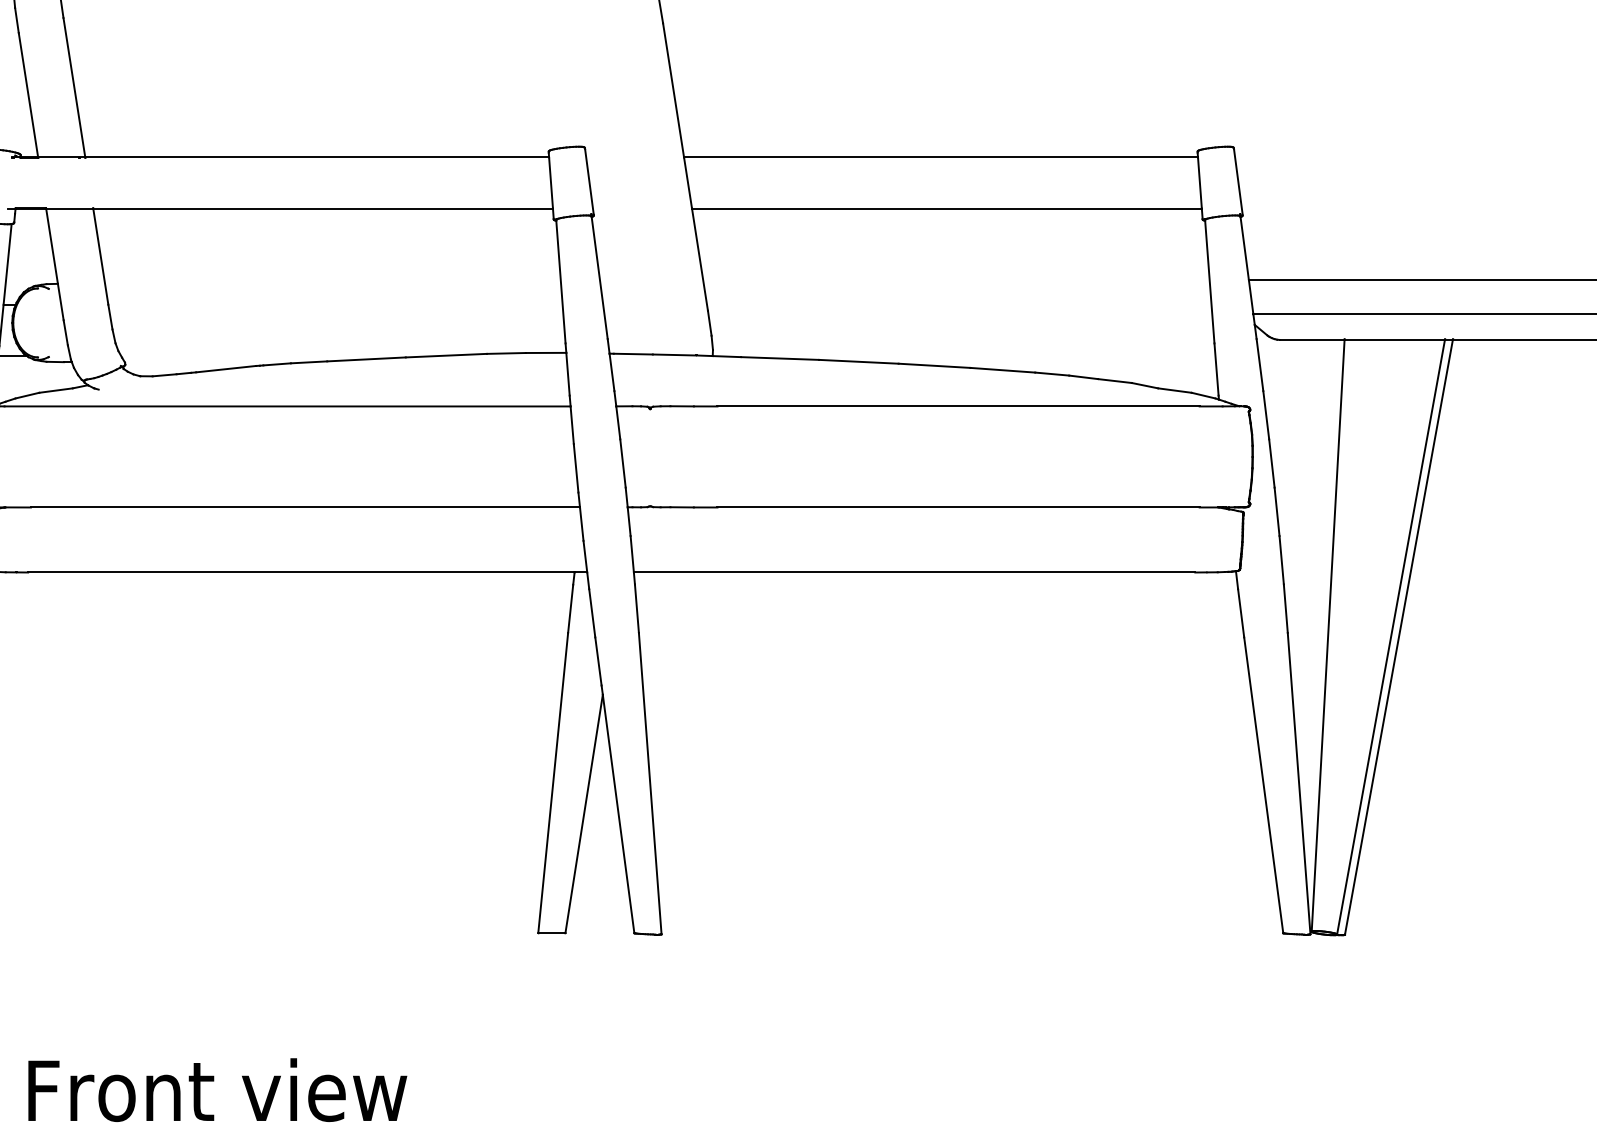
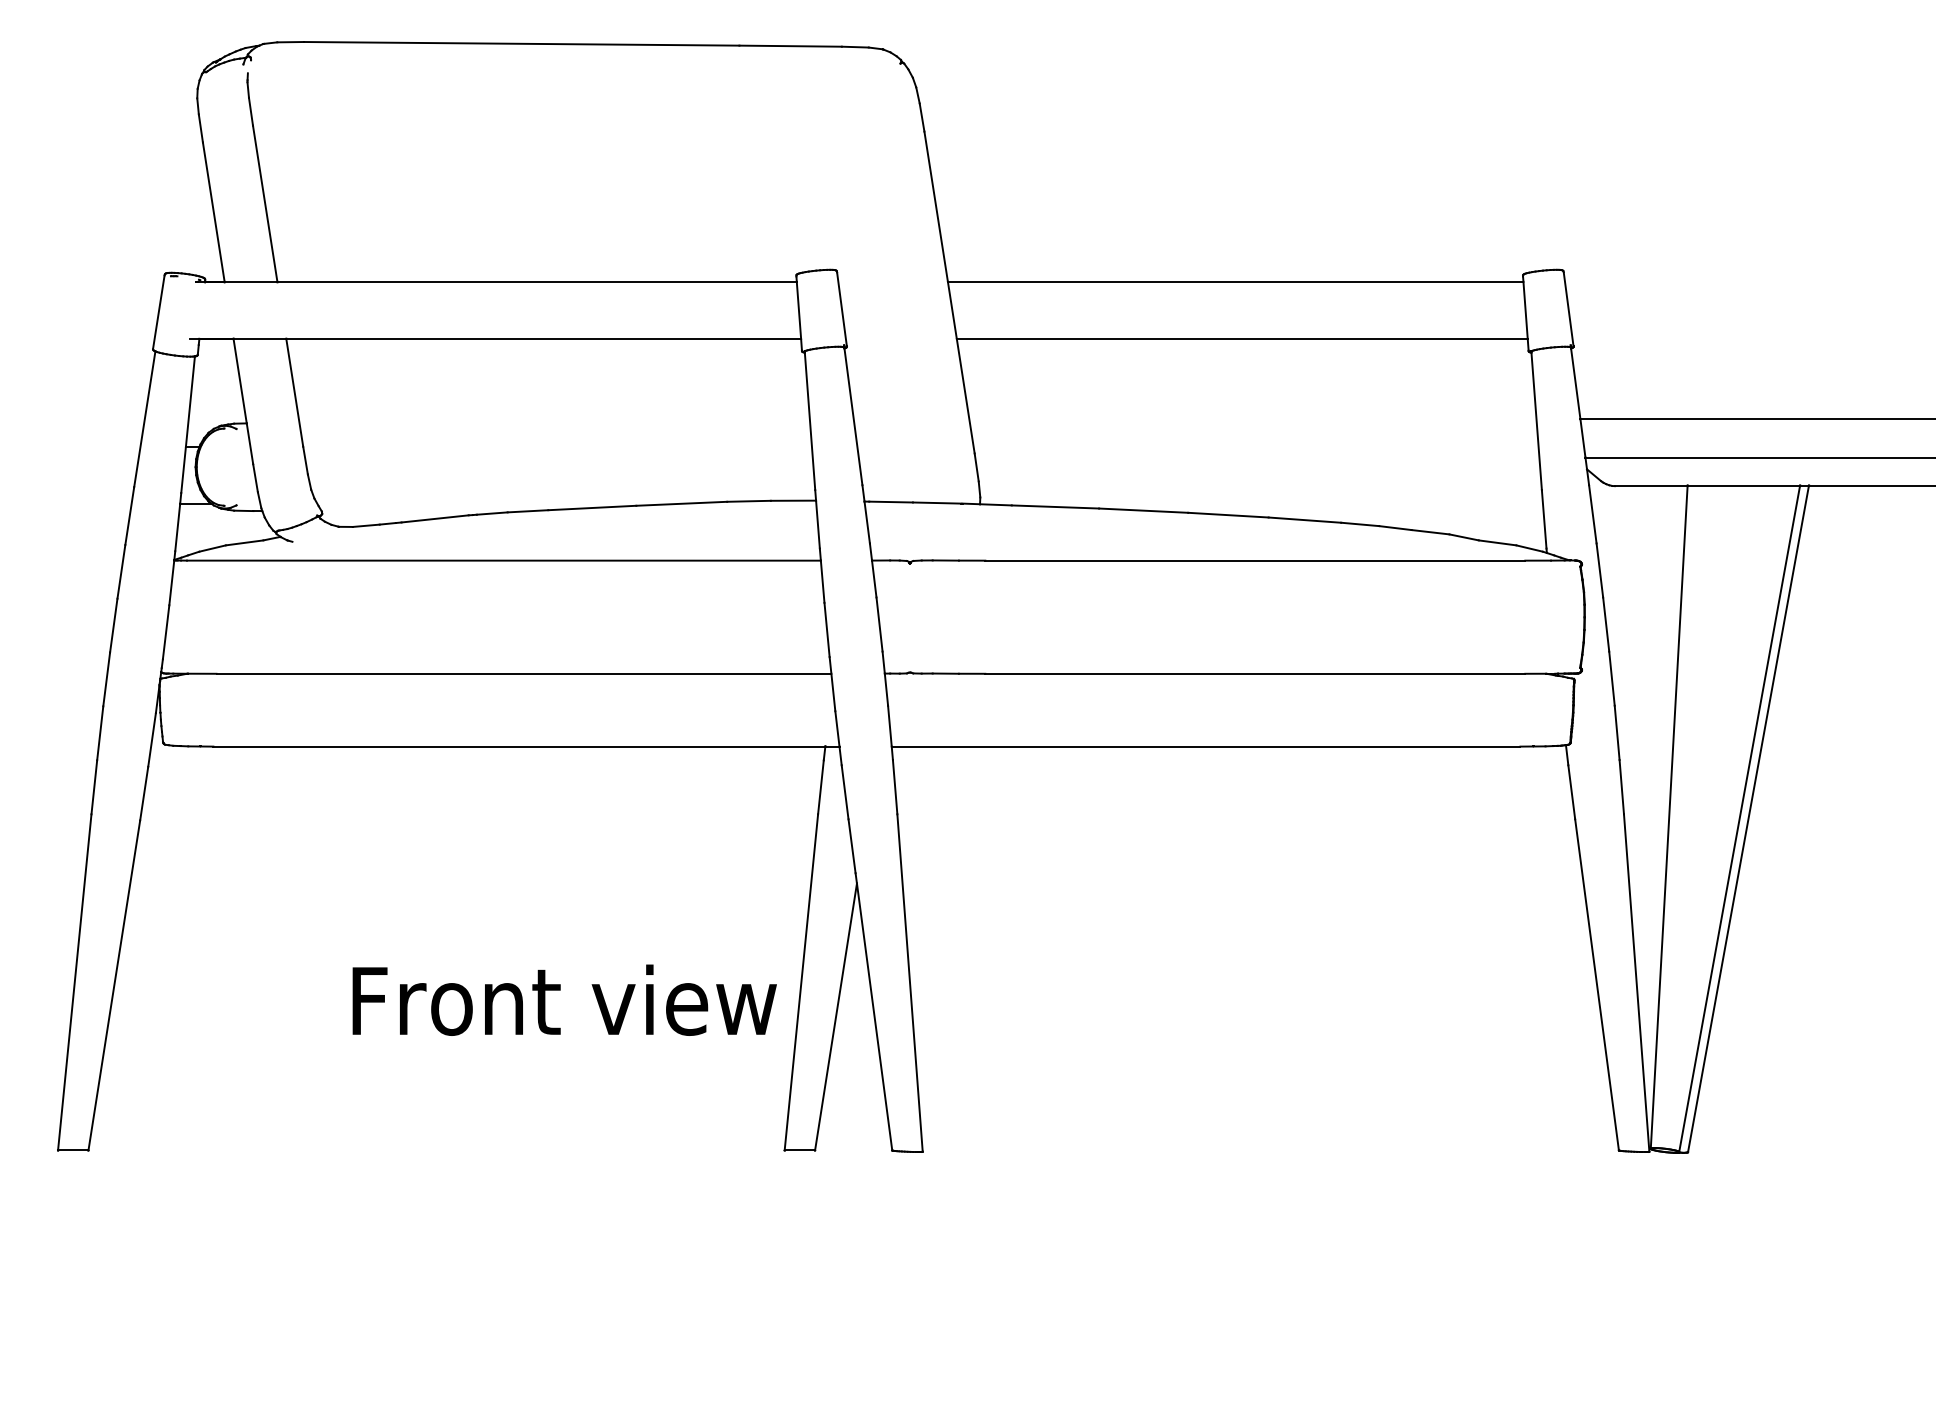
text: (217, 1089) -> (564, 999), moved

